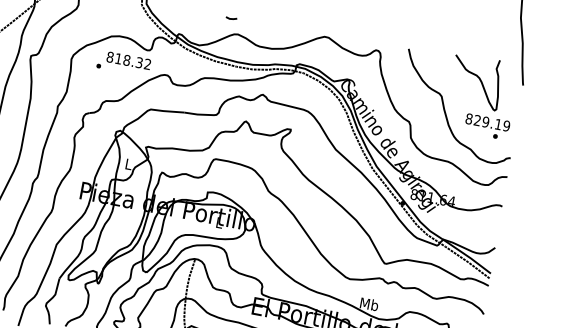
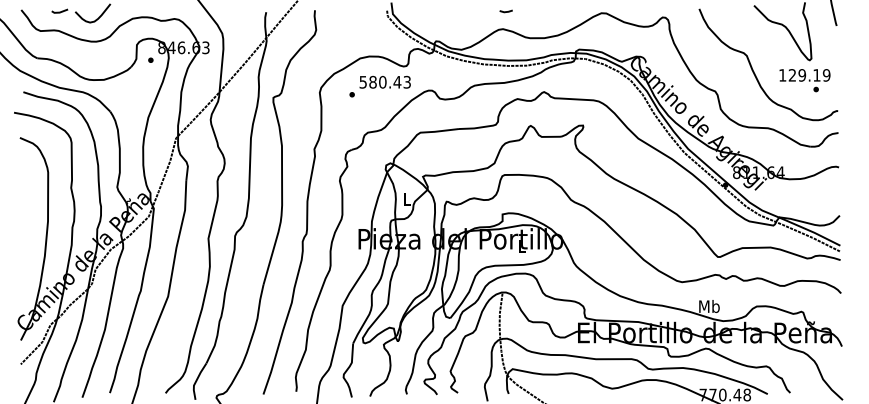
line: (230, 18) -> (505, 11), moved
text: (128, 60) -> (384, 81), 818.32 -> 580.43
text: (468, 119) -> (782, 75), 829.19 -> 129.19

